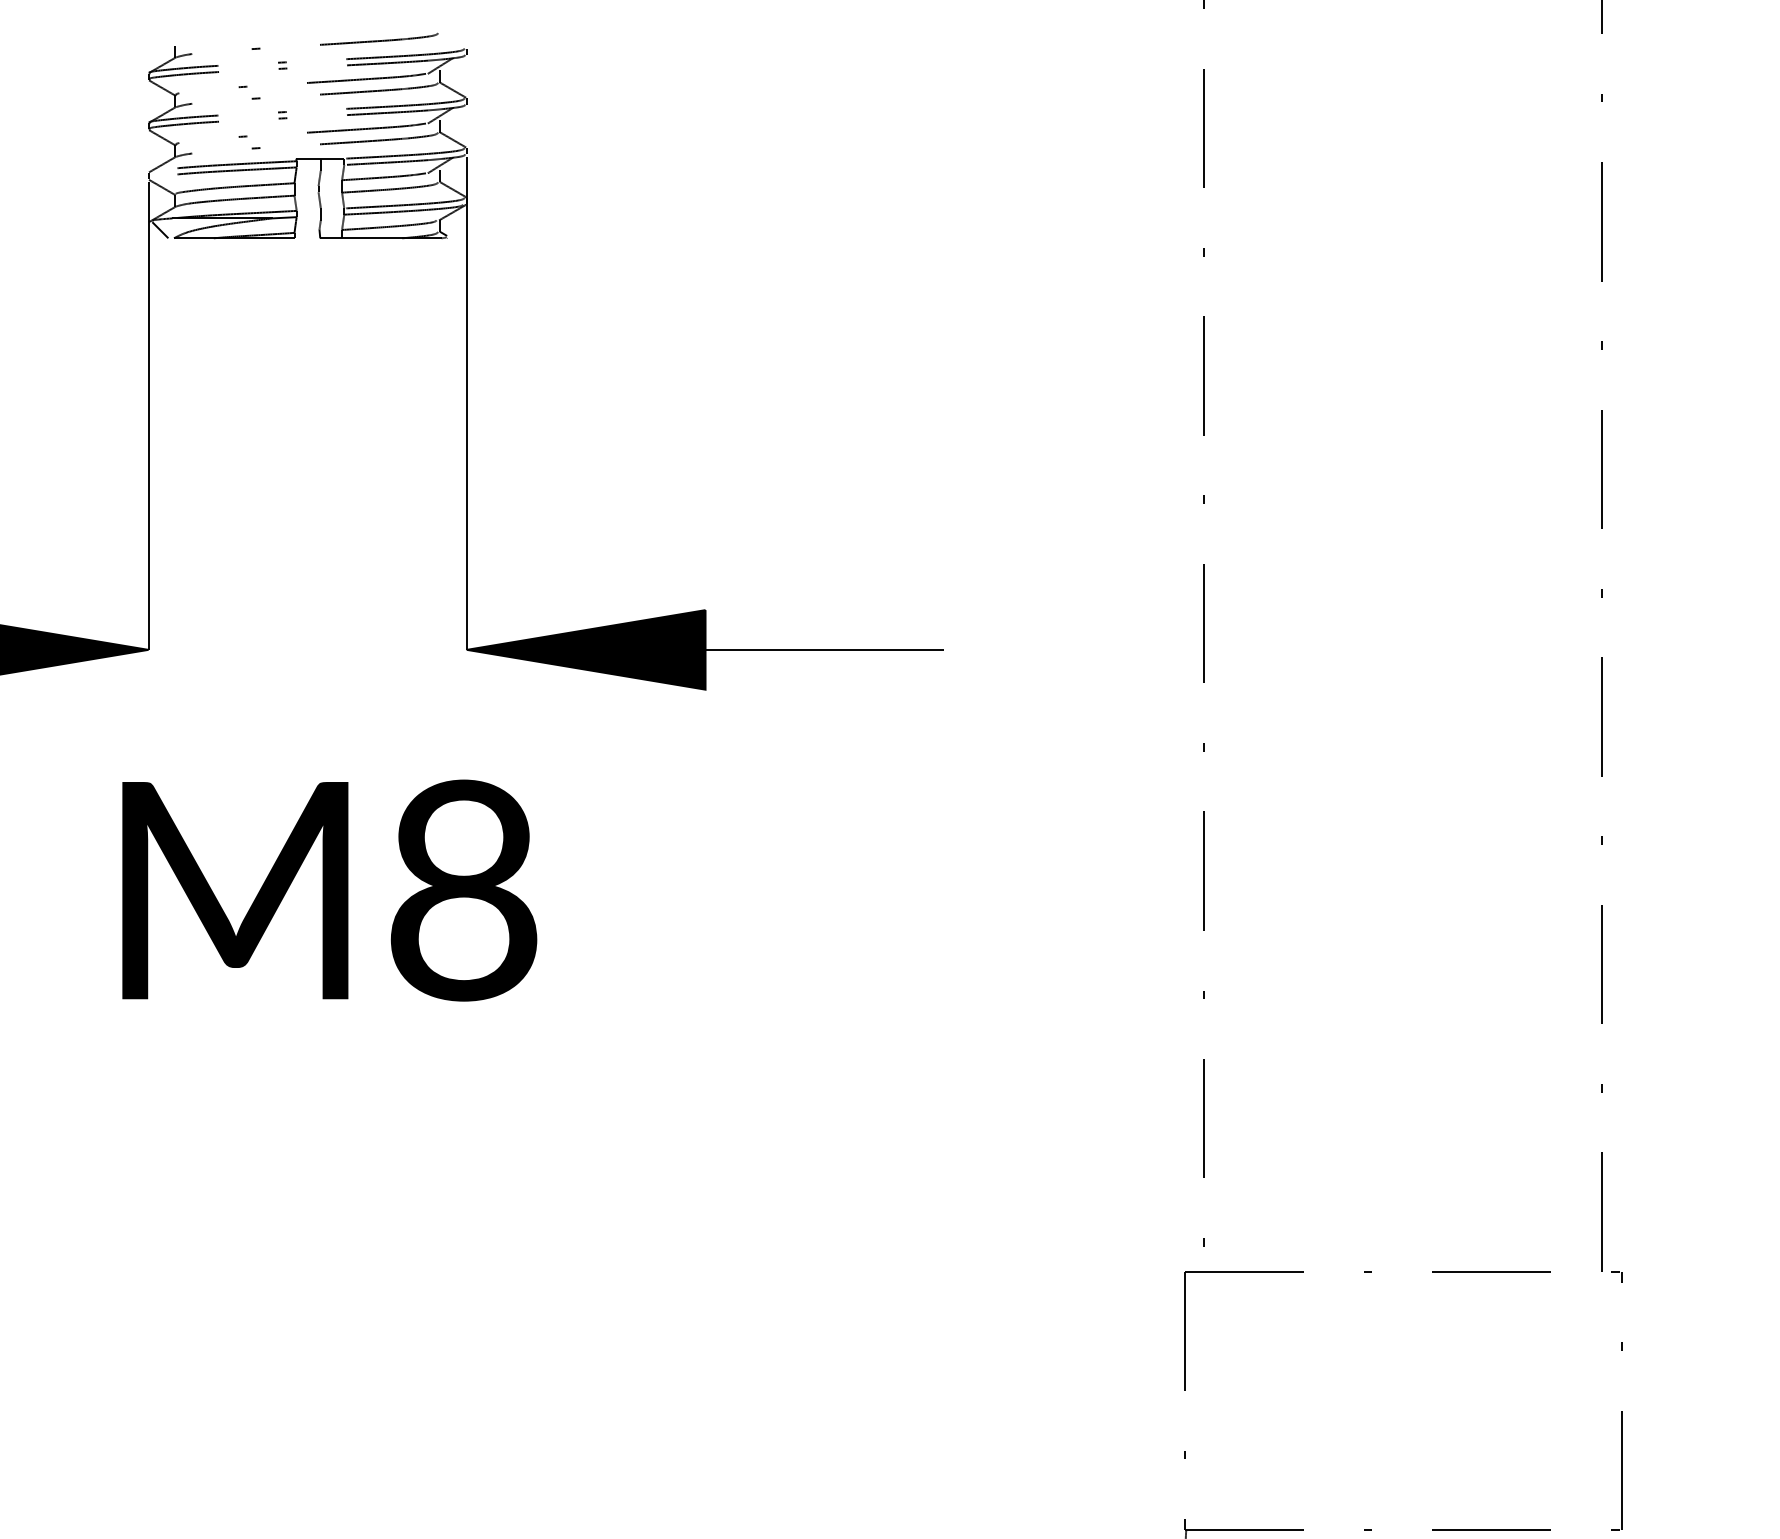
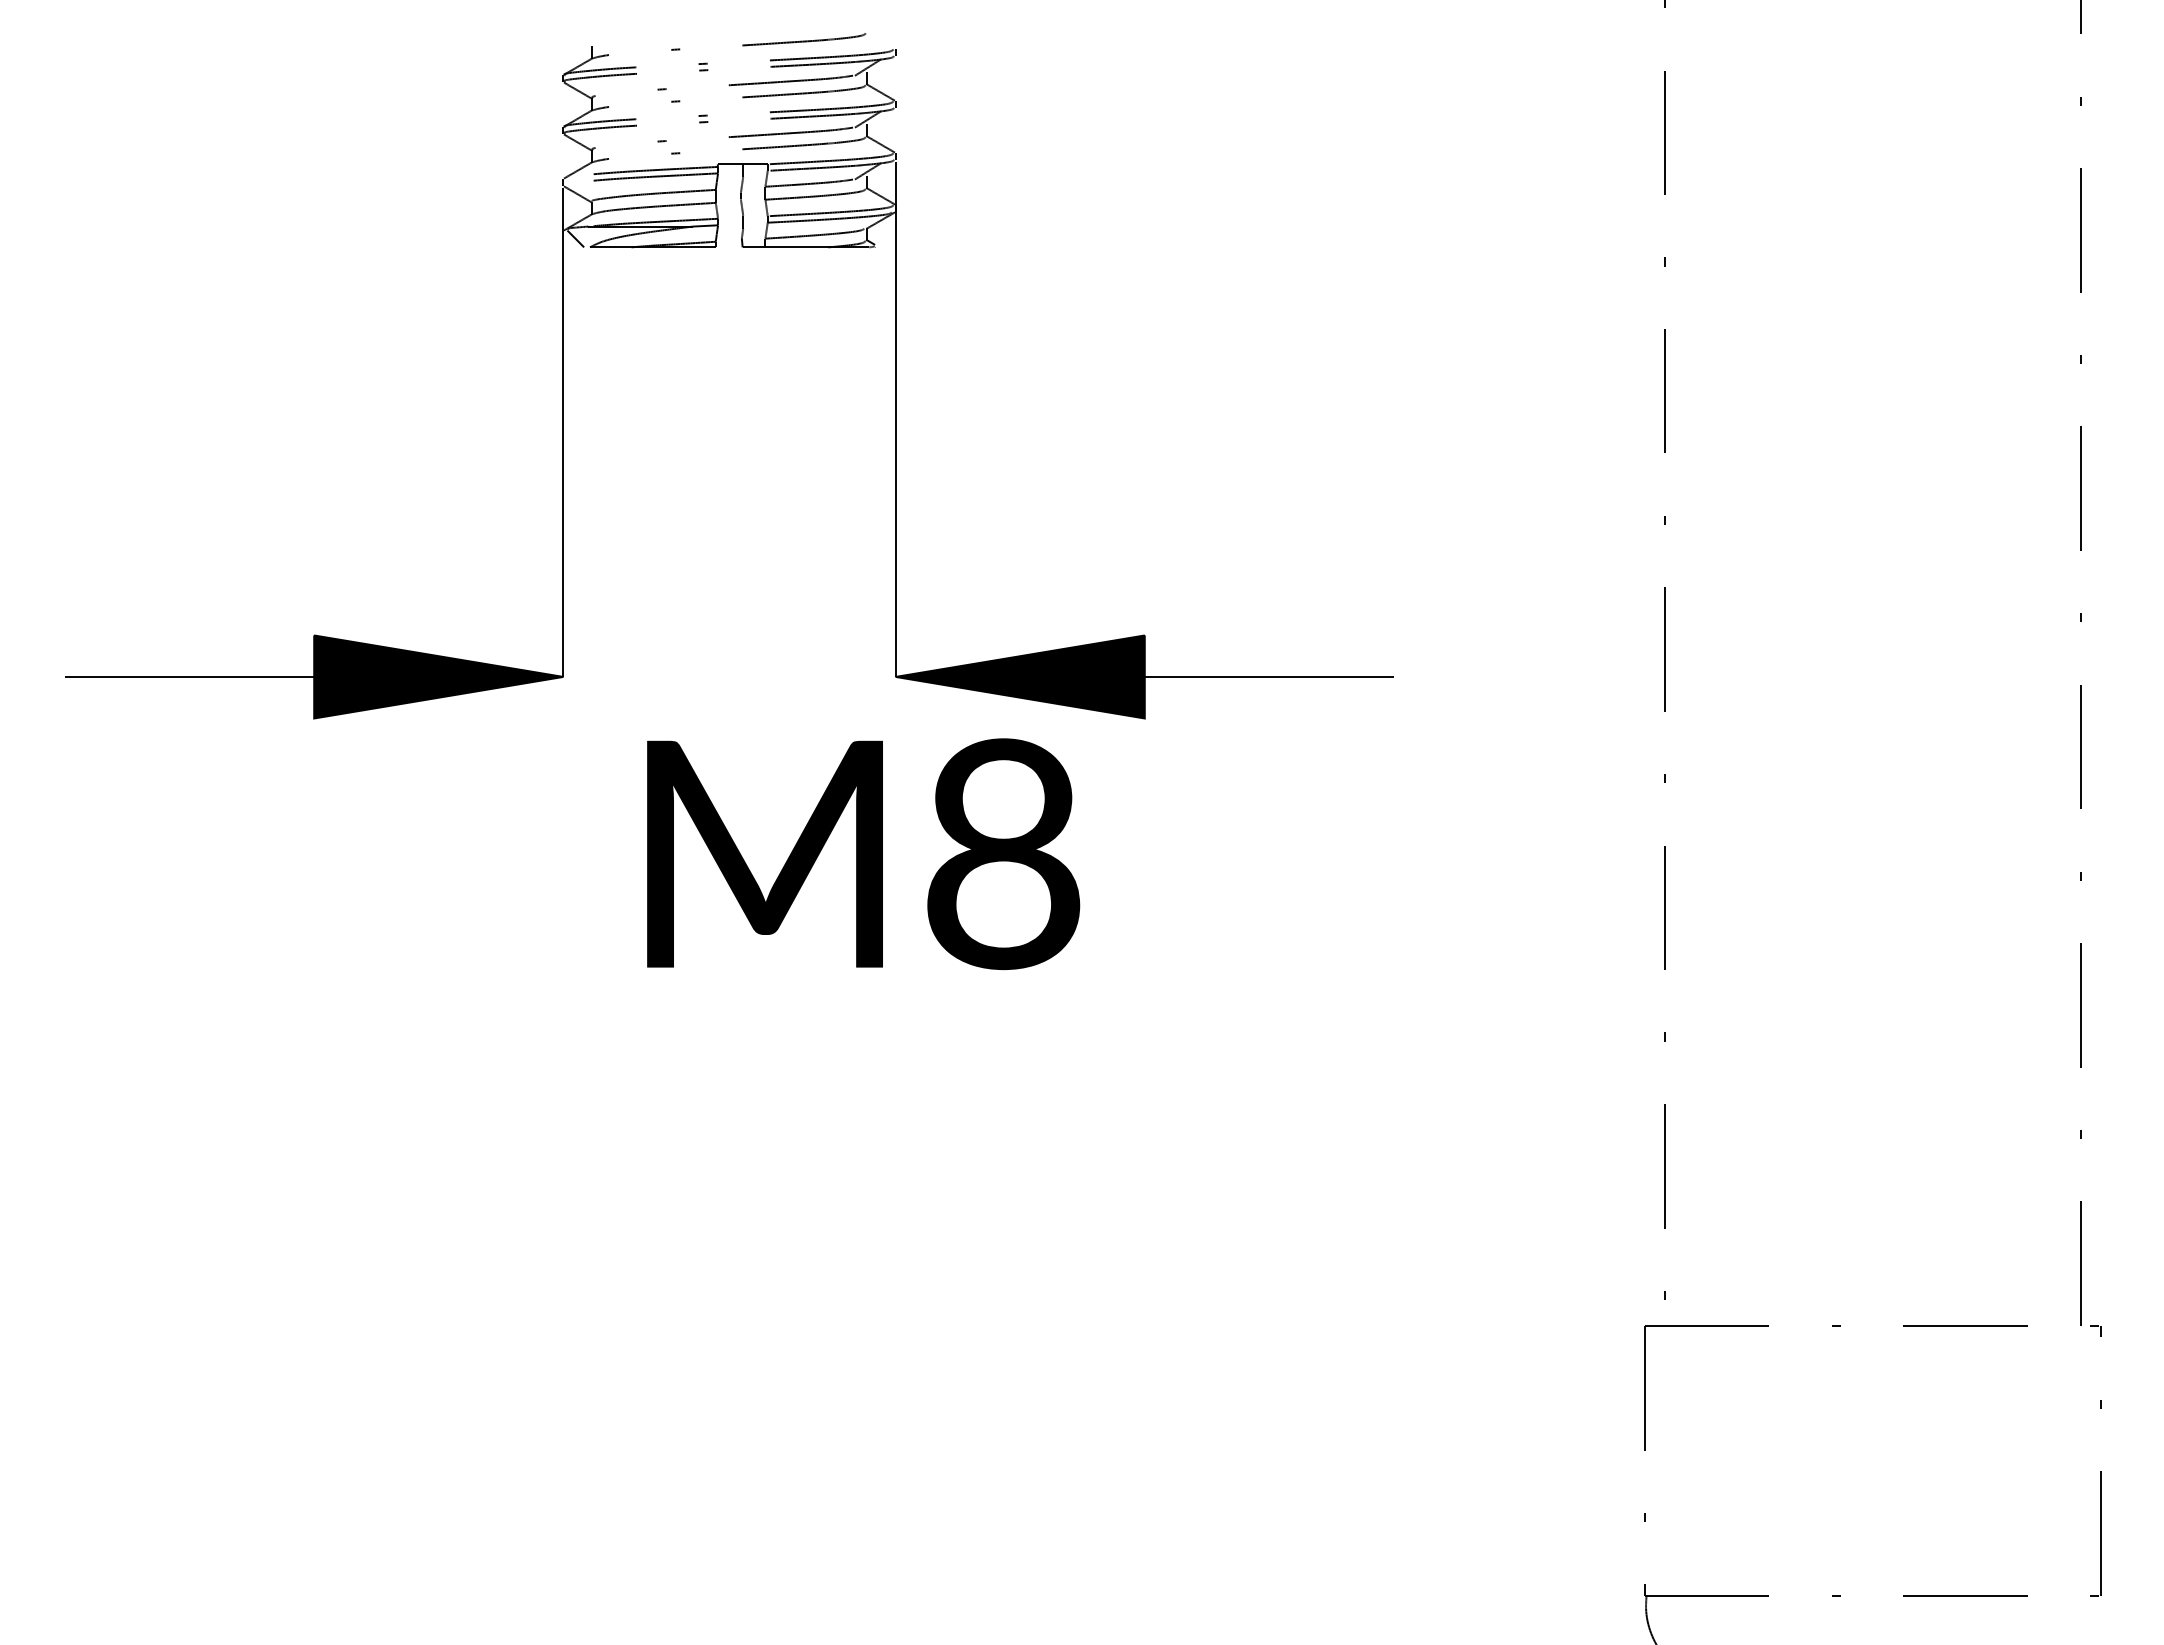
text: (329, 889) -> (863, 853), moved

